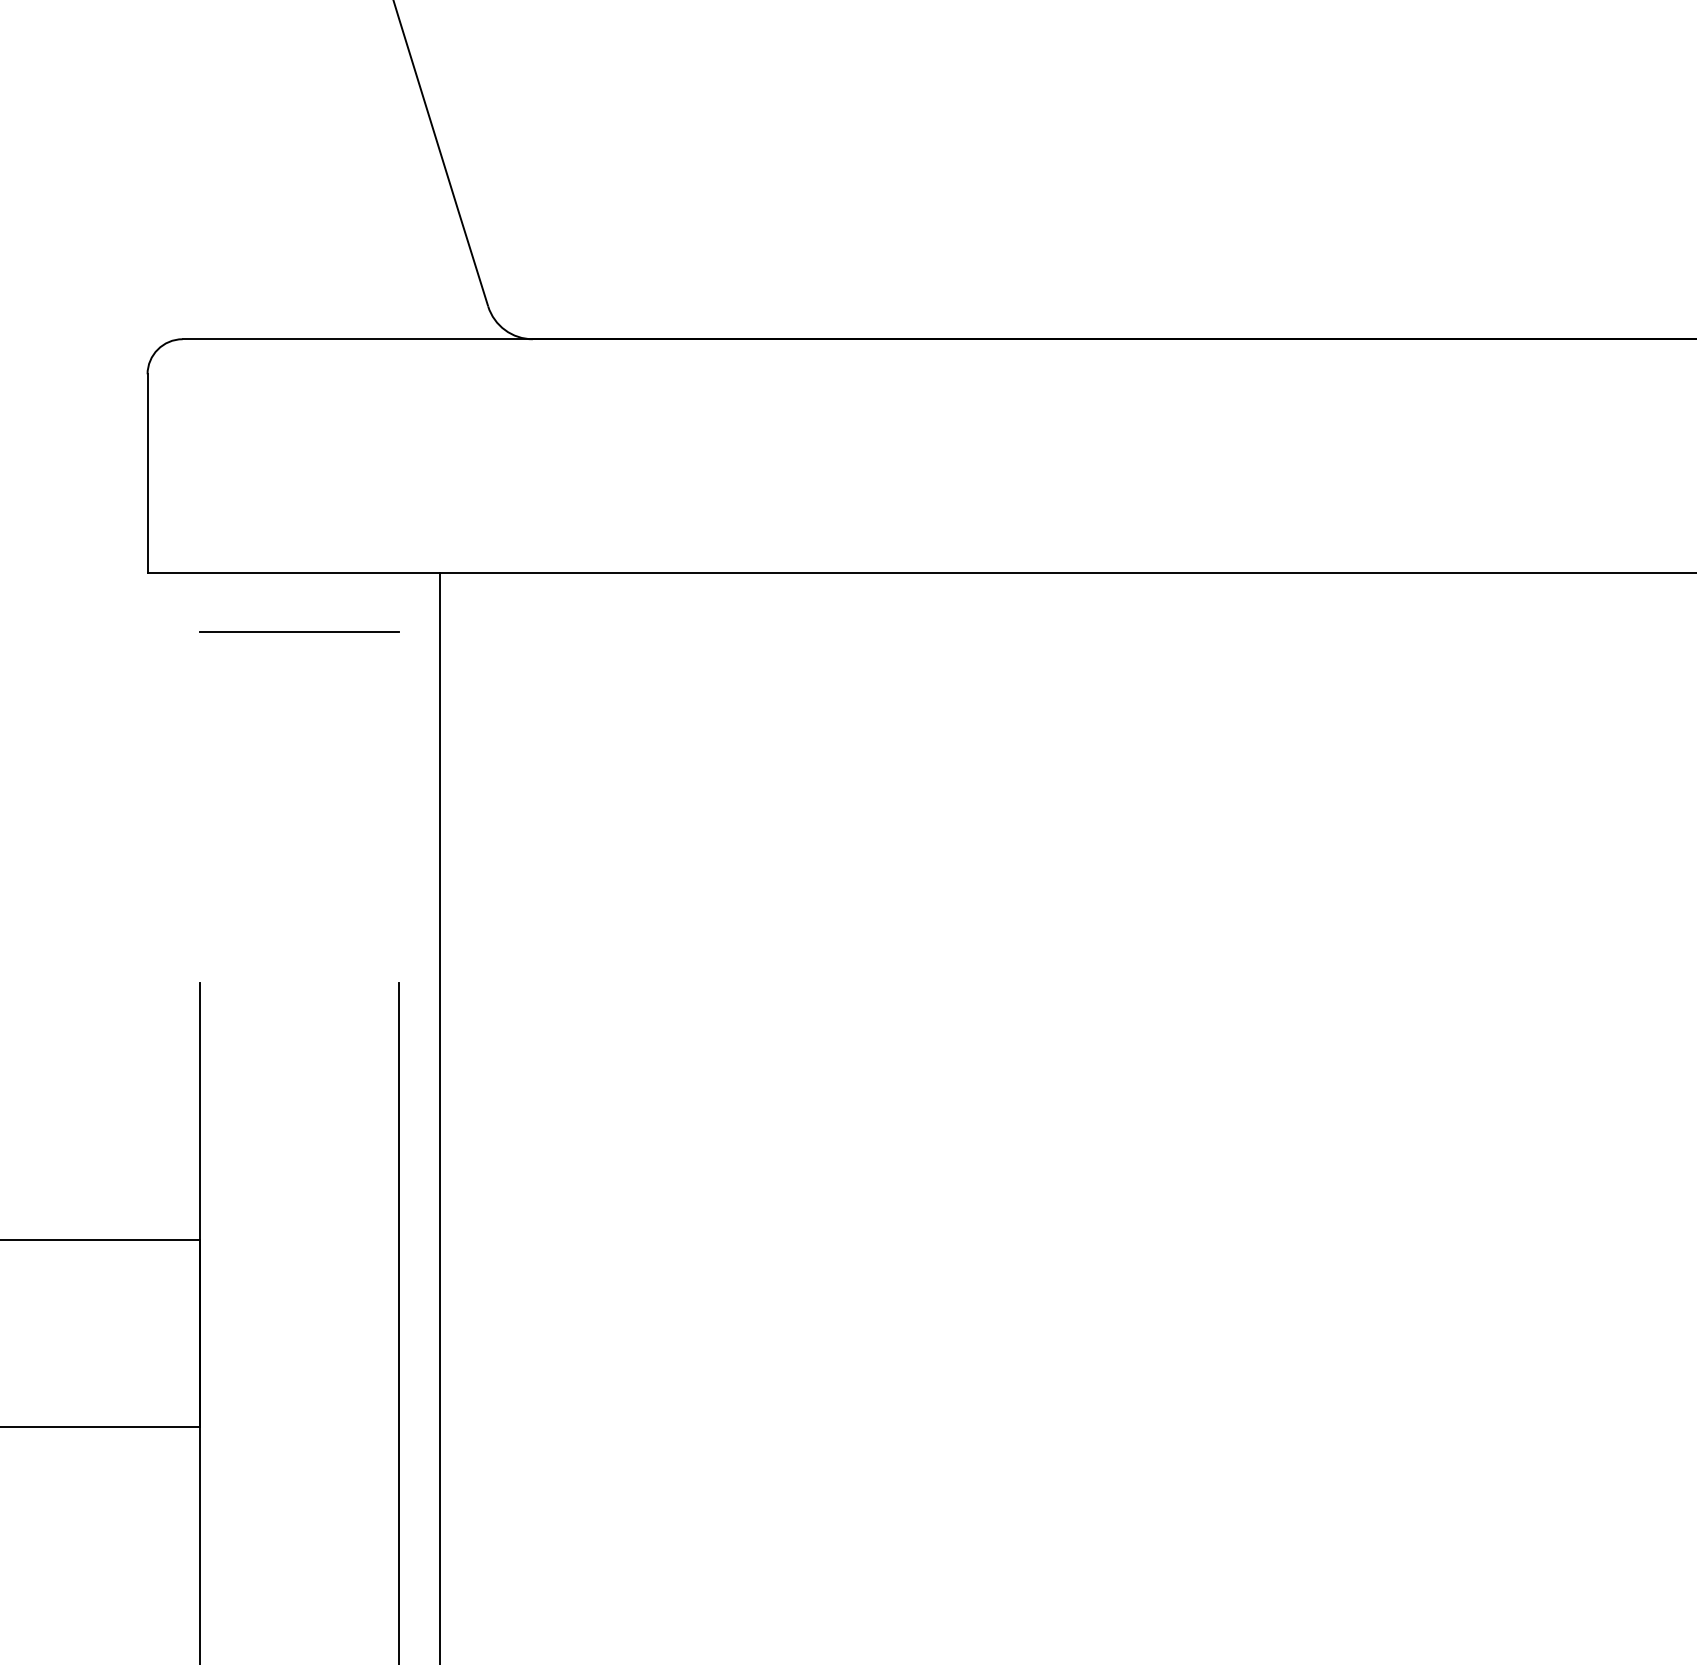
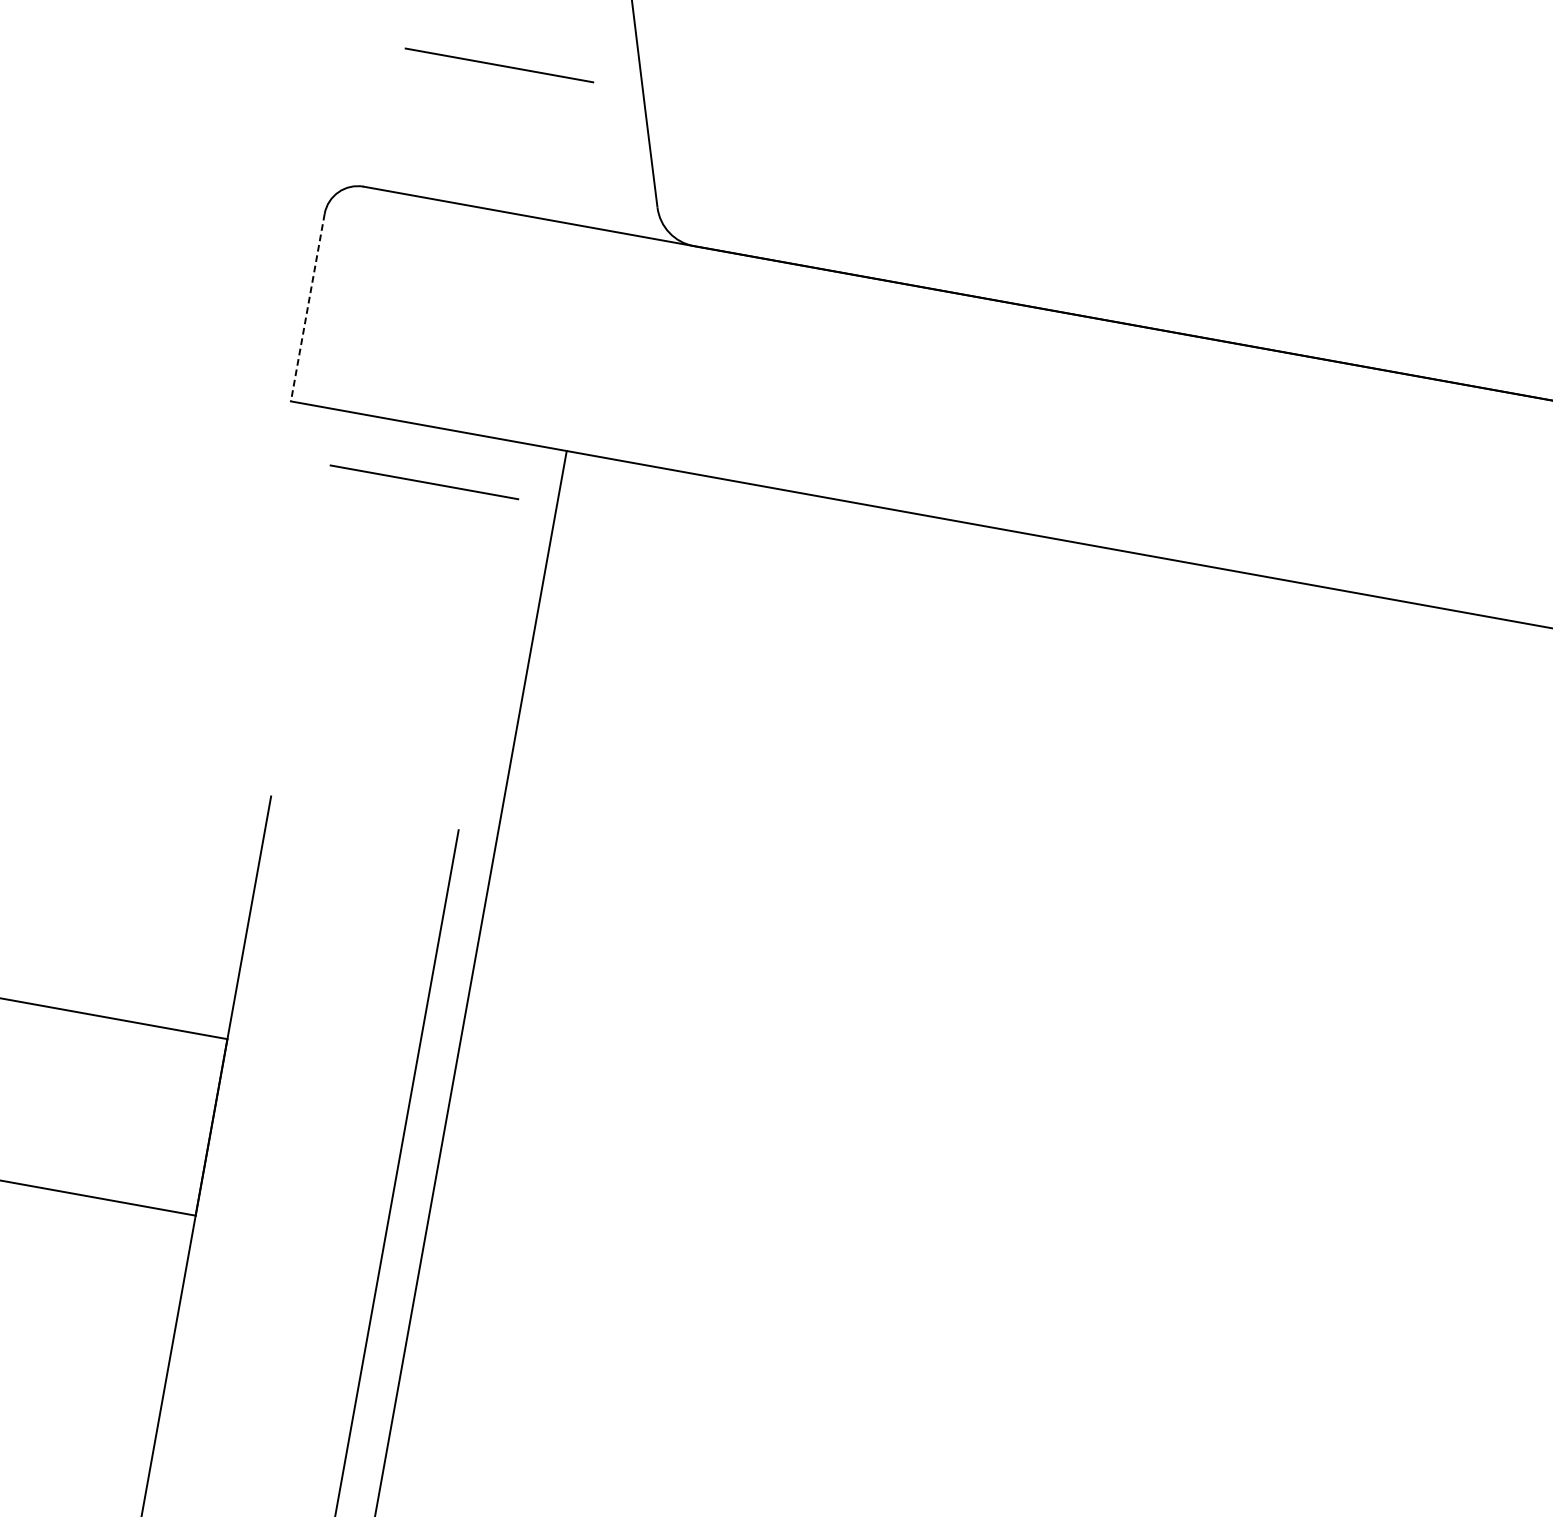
line: (299, 189) -> (499, 65), added
line: (147, 474) -> (307, 308), solid -> dashed

